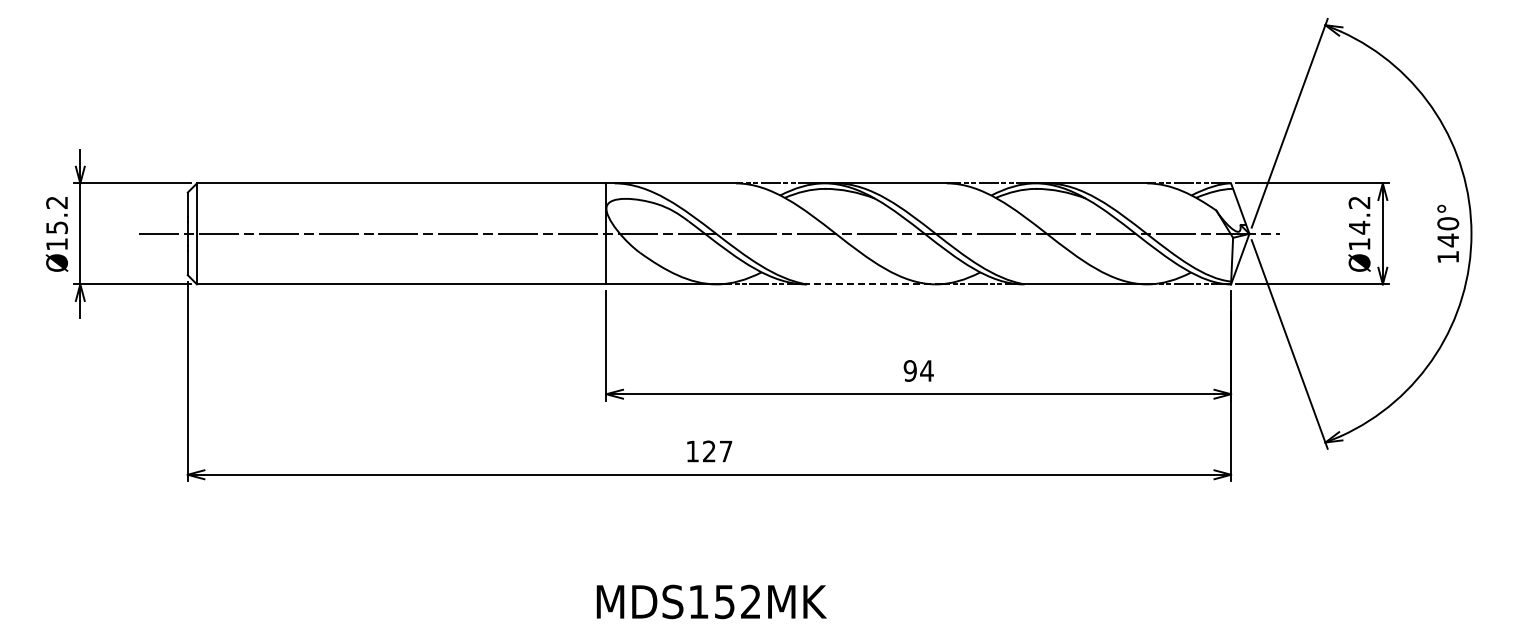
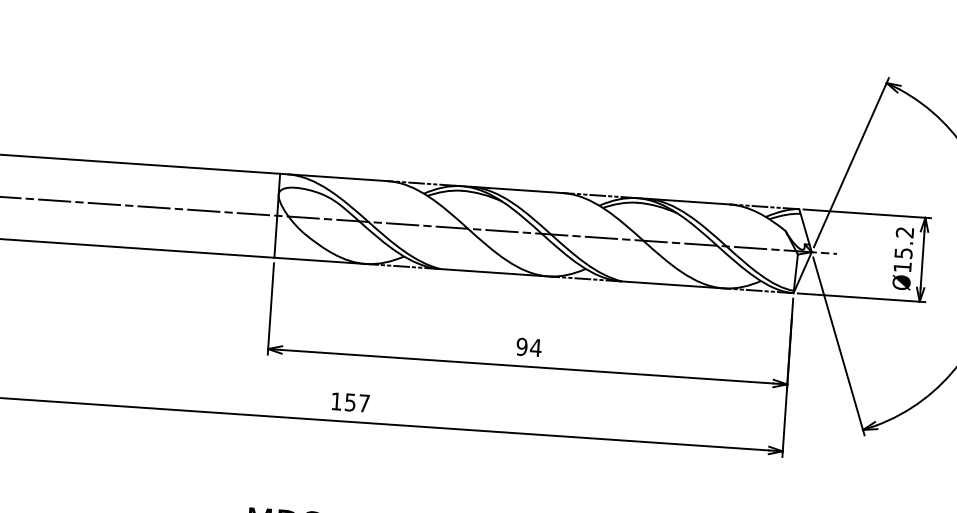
text: (1359, 227) -> (903, 253), Ø14.2 -> Ø15.2
line: (874, 284) -> (497, 273), dashed -> solid
text: (709, 451) -> (350, 402), 127 -> 157

